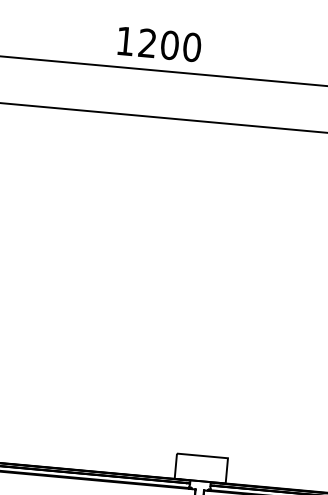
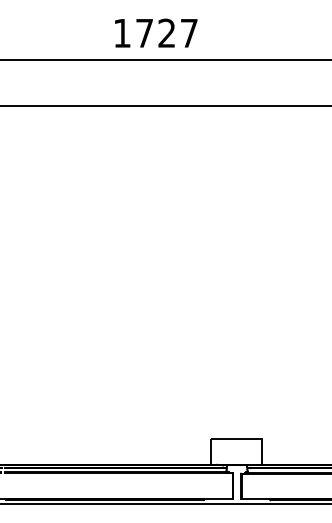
text: (170, 44) -> (167, 32), 1200 -> 1727

